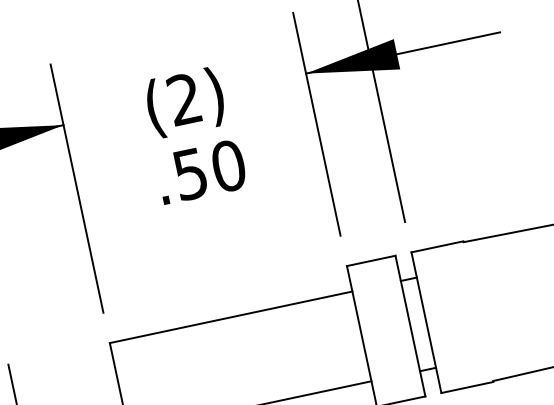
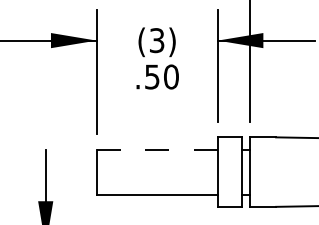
text: (183, 99) -> (156, 40), (2) -> (3)
line: (231, 316) -> (157, 149), solid -> dashed

